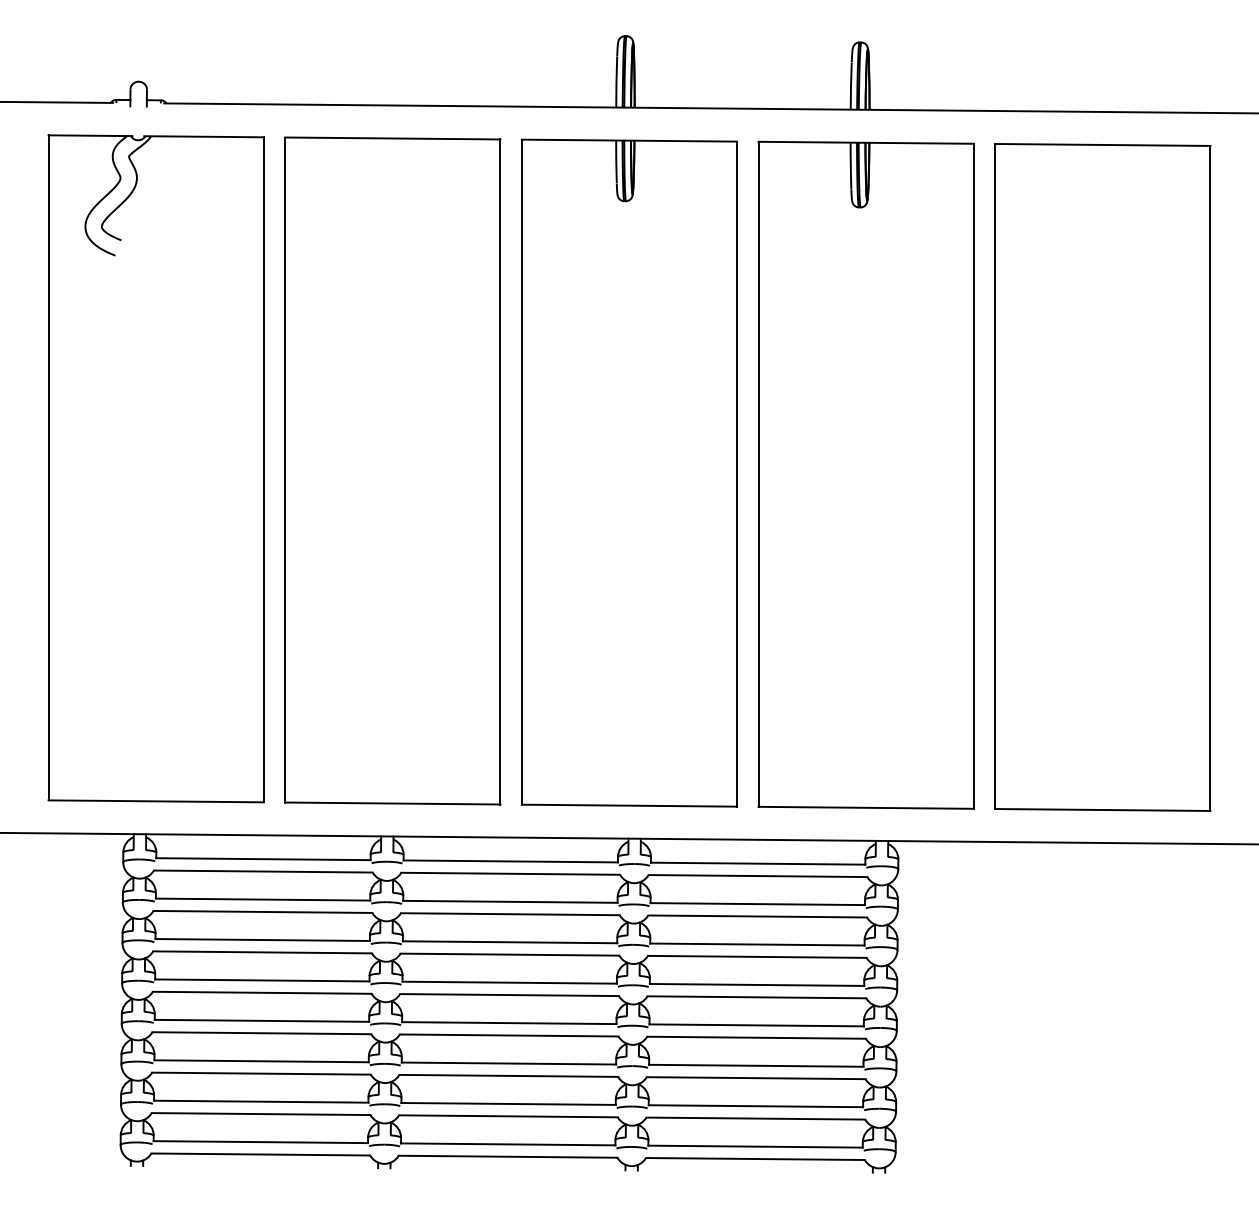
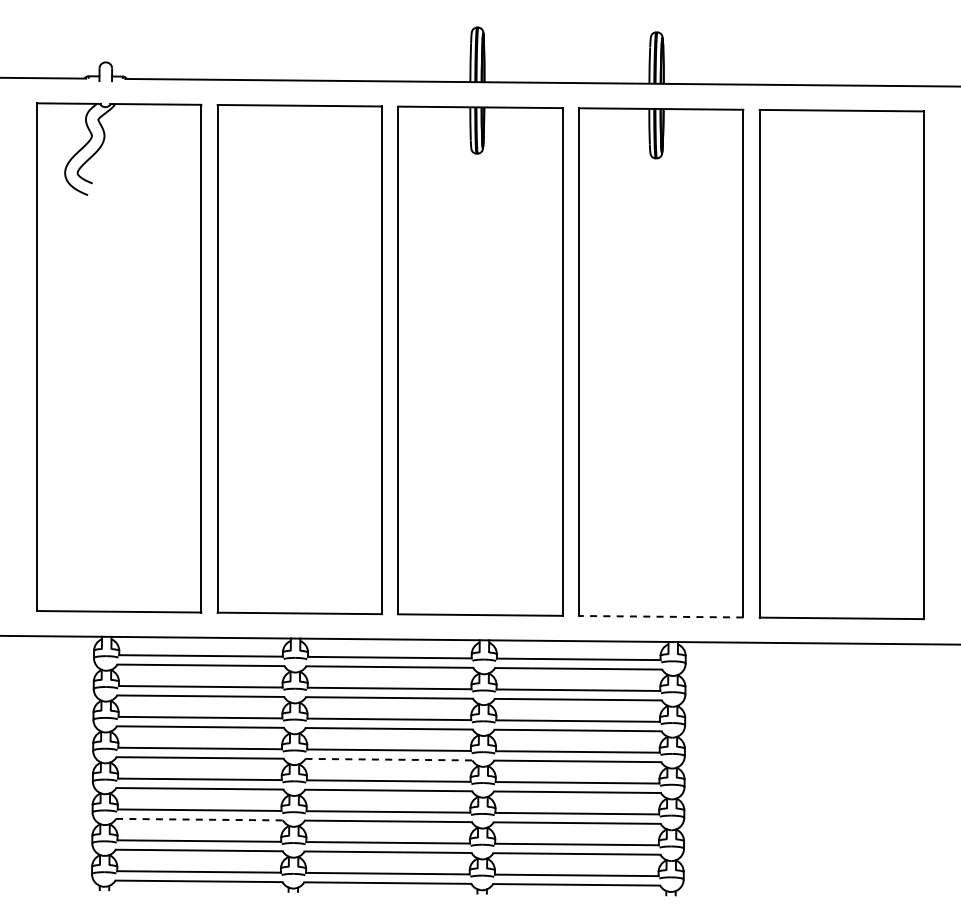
line: (865, 807) -> (660, 616), solid -> dashed
line: (508, 994) -> (388, 759), solid -> dashed
line: (261, 1073) -> (199, 819), solid -> dashed

